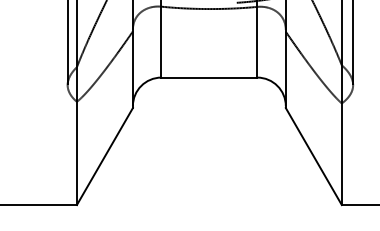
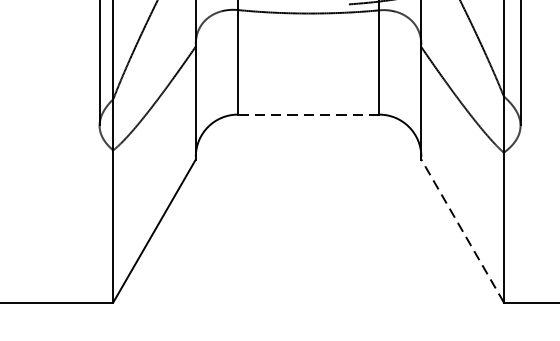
line: (209, 77) -> (308, 114), solid -> dashed
line: (313, 156) -> (462, 230), solid -> dashed

